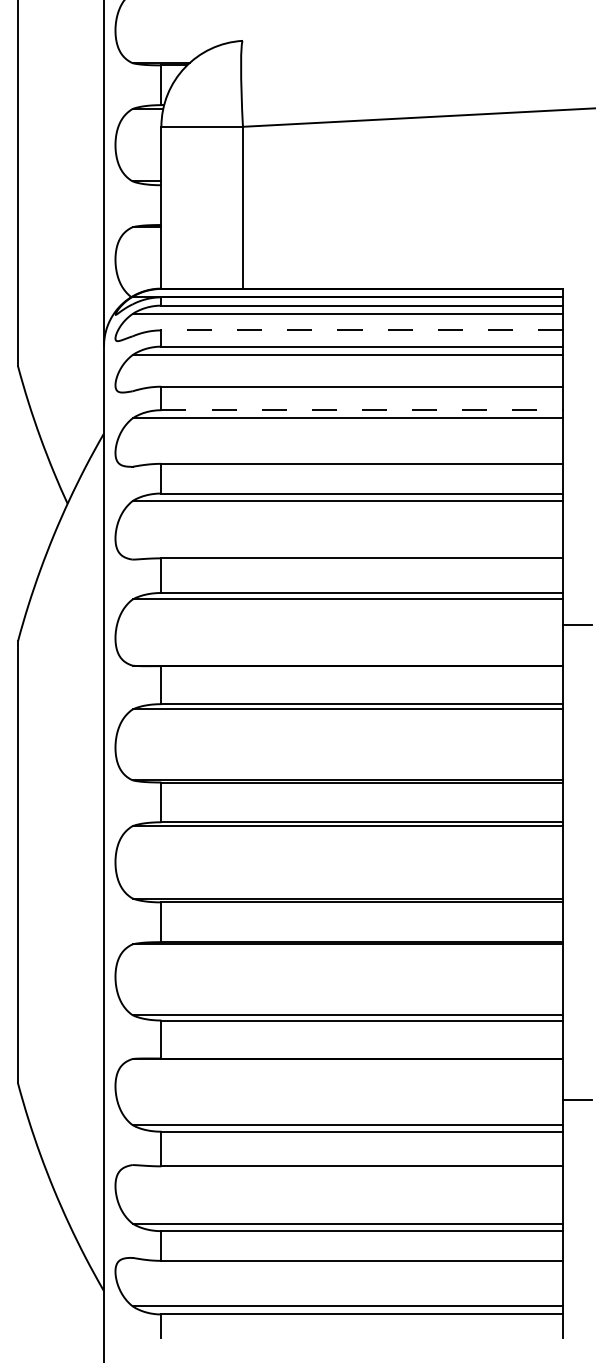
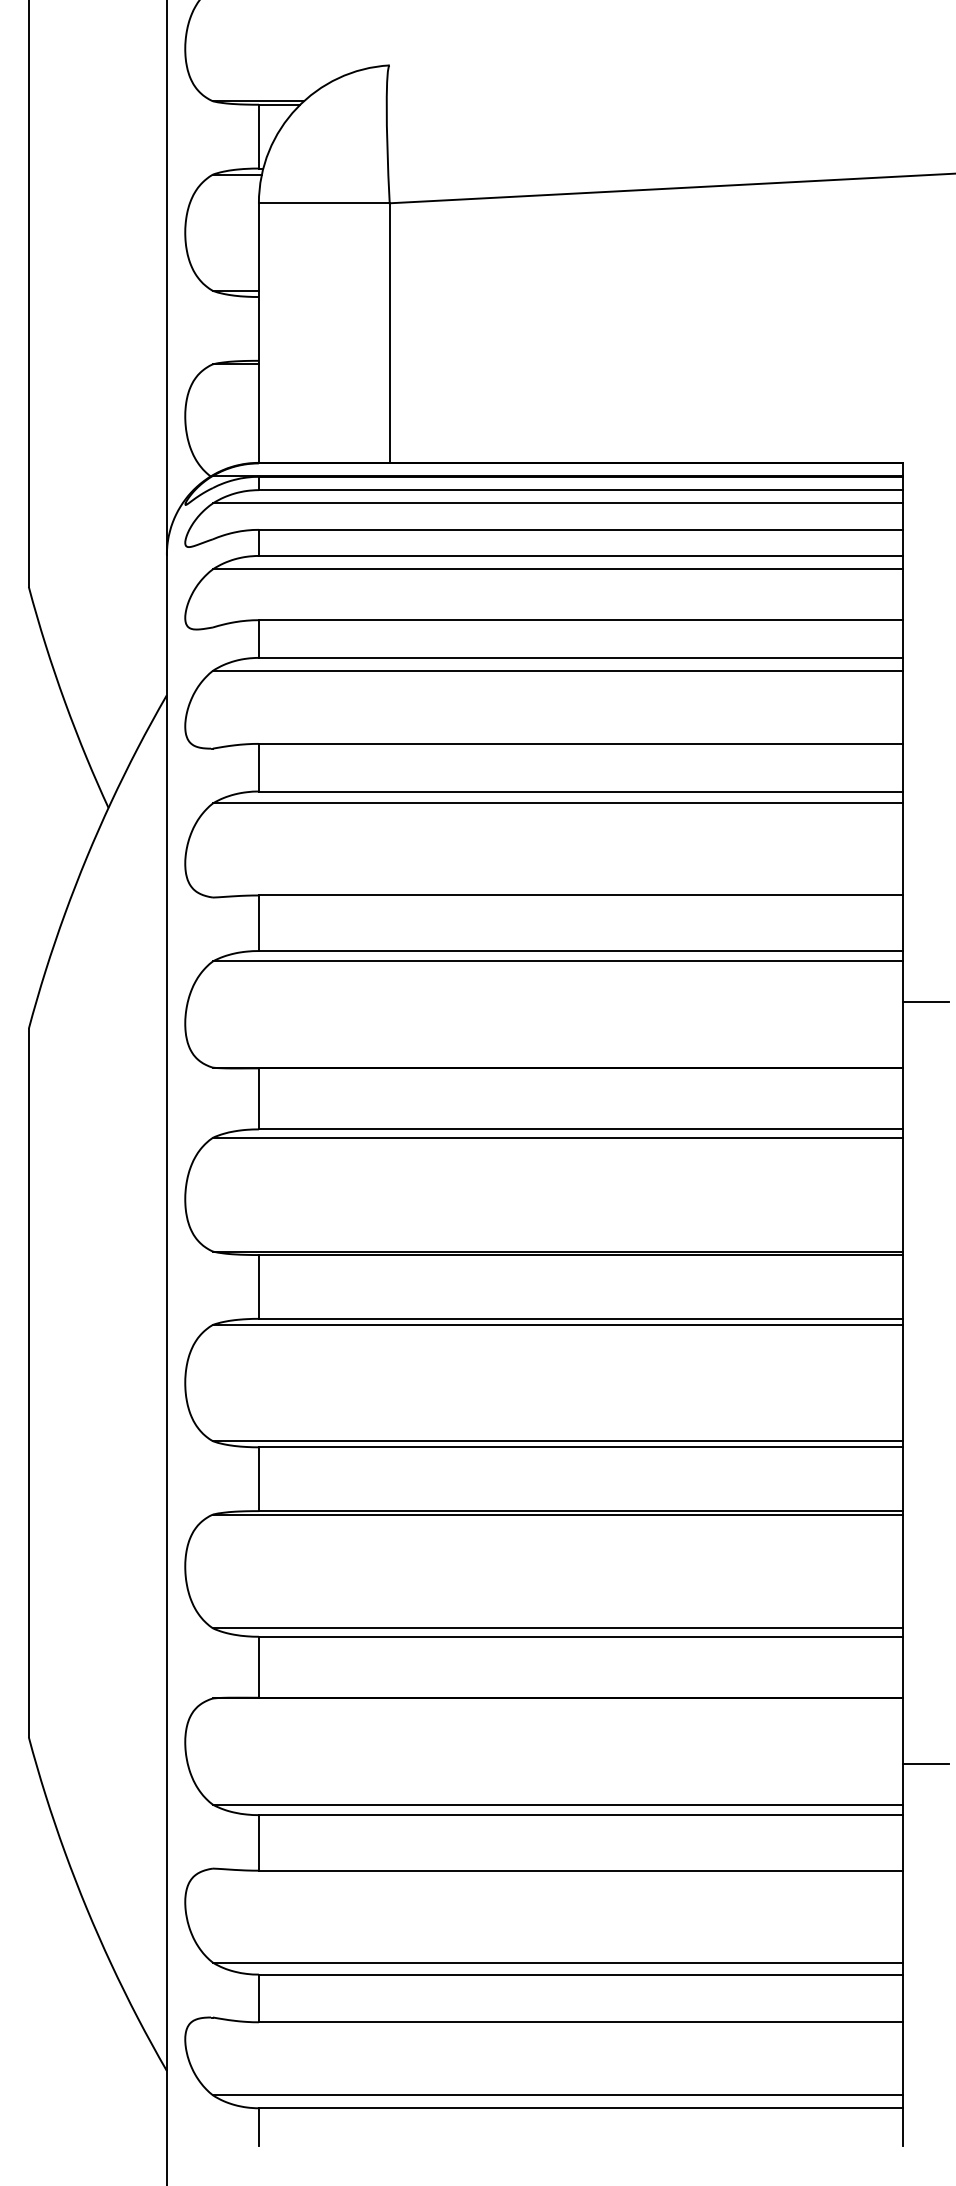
line: (362, 330) -> (581, 529), dashed -> solid
line: (362, 410) -> (581, 658), dashed -> solid

